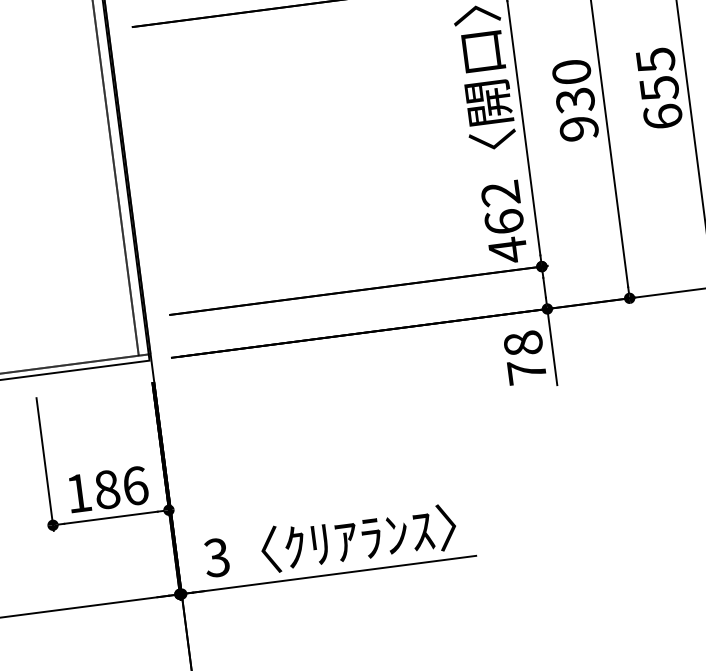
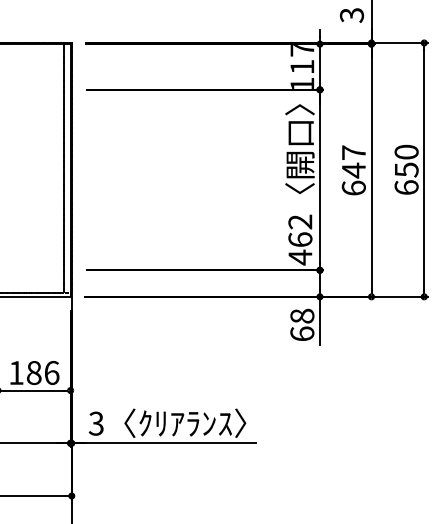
text: (655, 59) -> (406, 151), 655 -> 650
text: (574, 100) -> (353, 170), 930 -> 647
text: (527, 371) -> (302, 333), 78 -> 68

